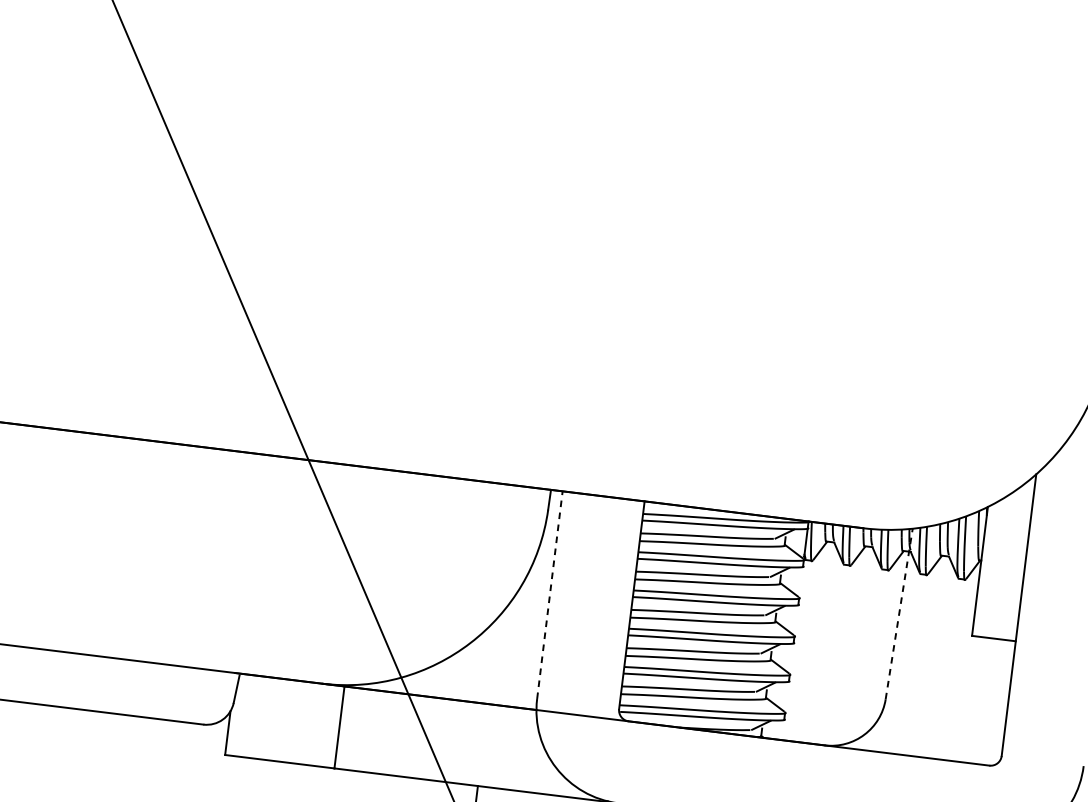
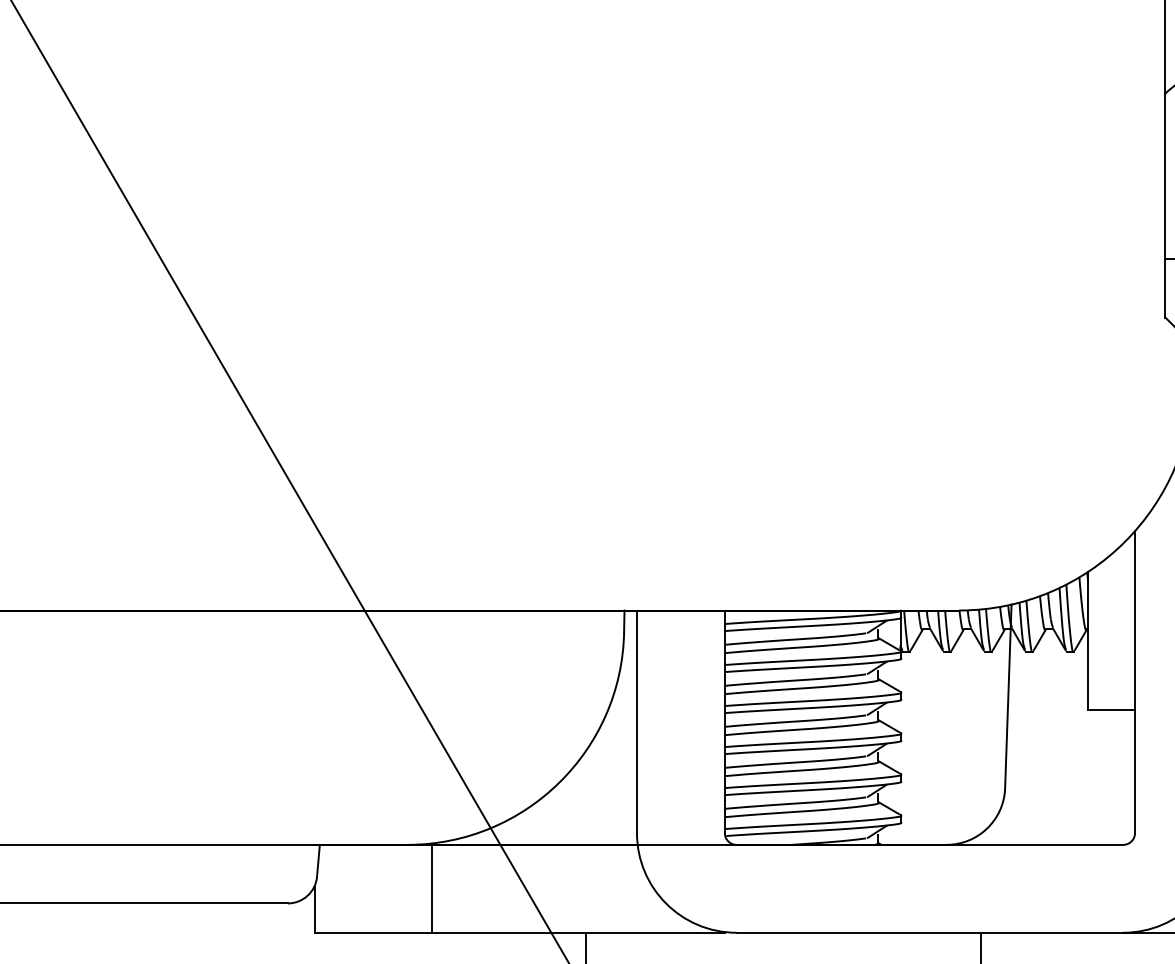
line: (550, 594) -> (637, 721), dashed -> solid
line: (899, 614) -> (1008, 696), dashed -> solid

